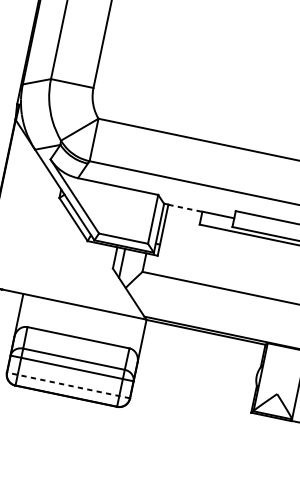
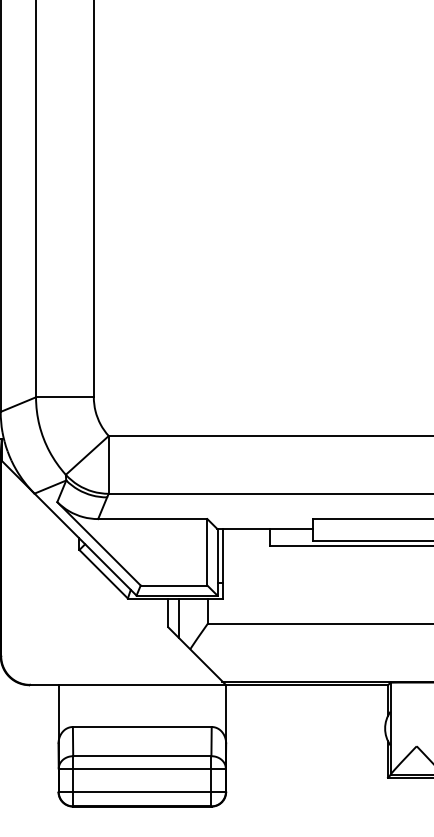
line: (185, 208) -> (246, 529), dashed -> solid
line: (68, 385) -> (142, 791), dashed -> solid

